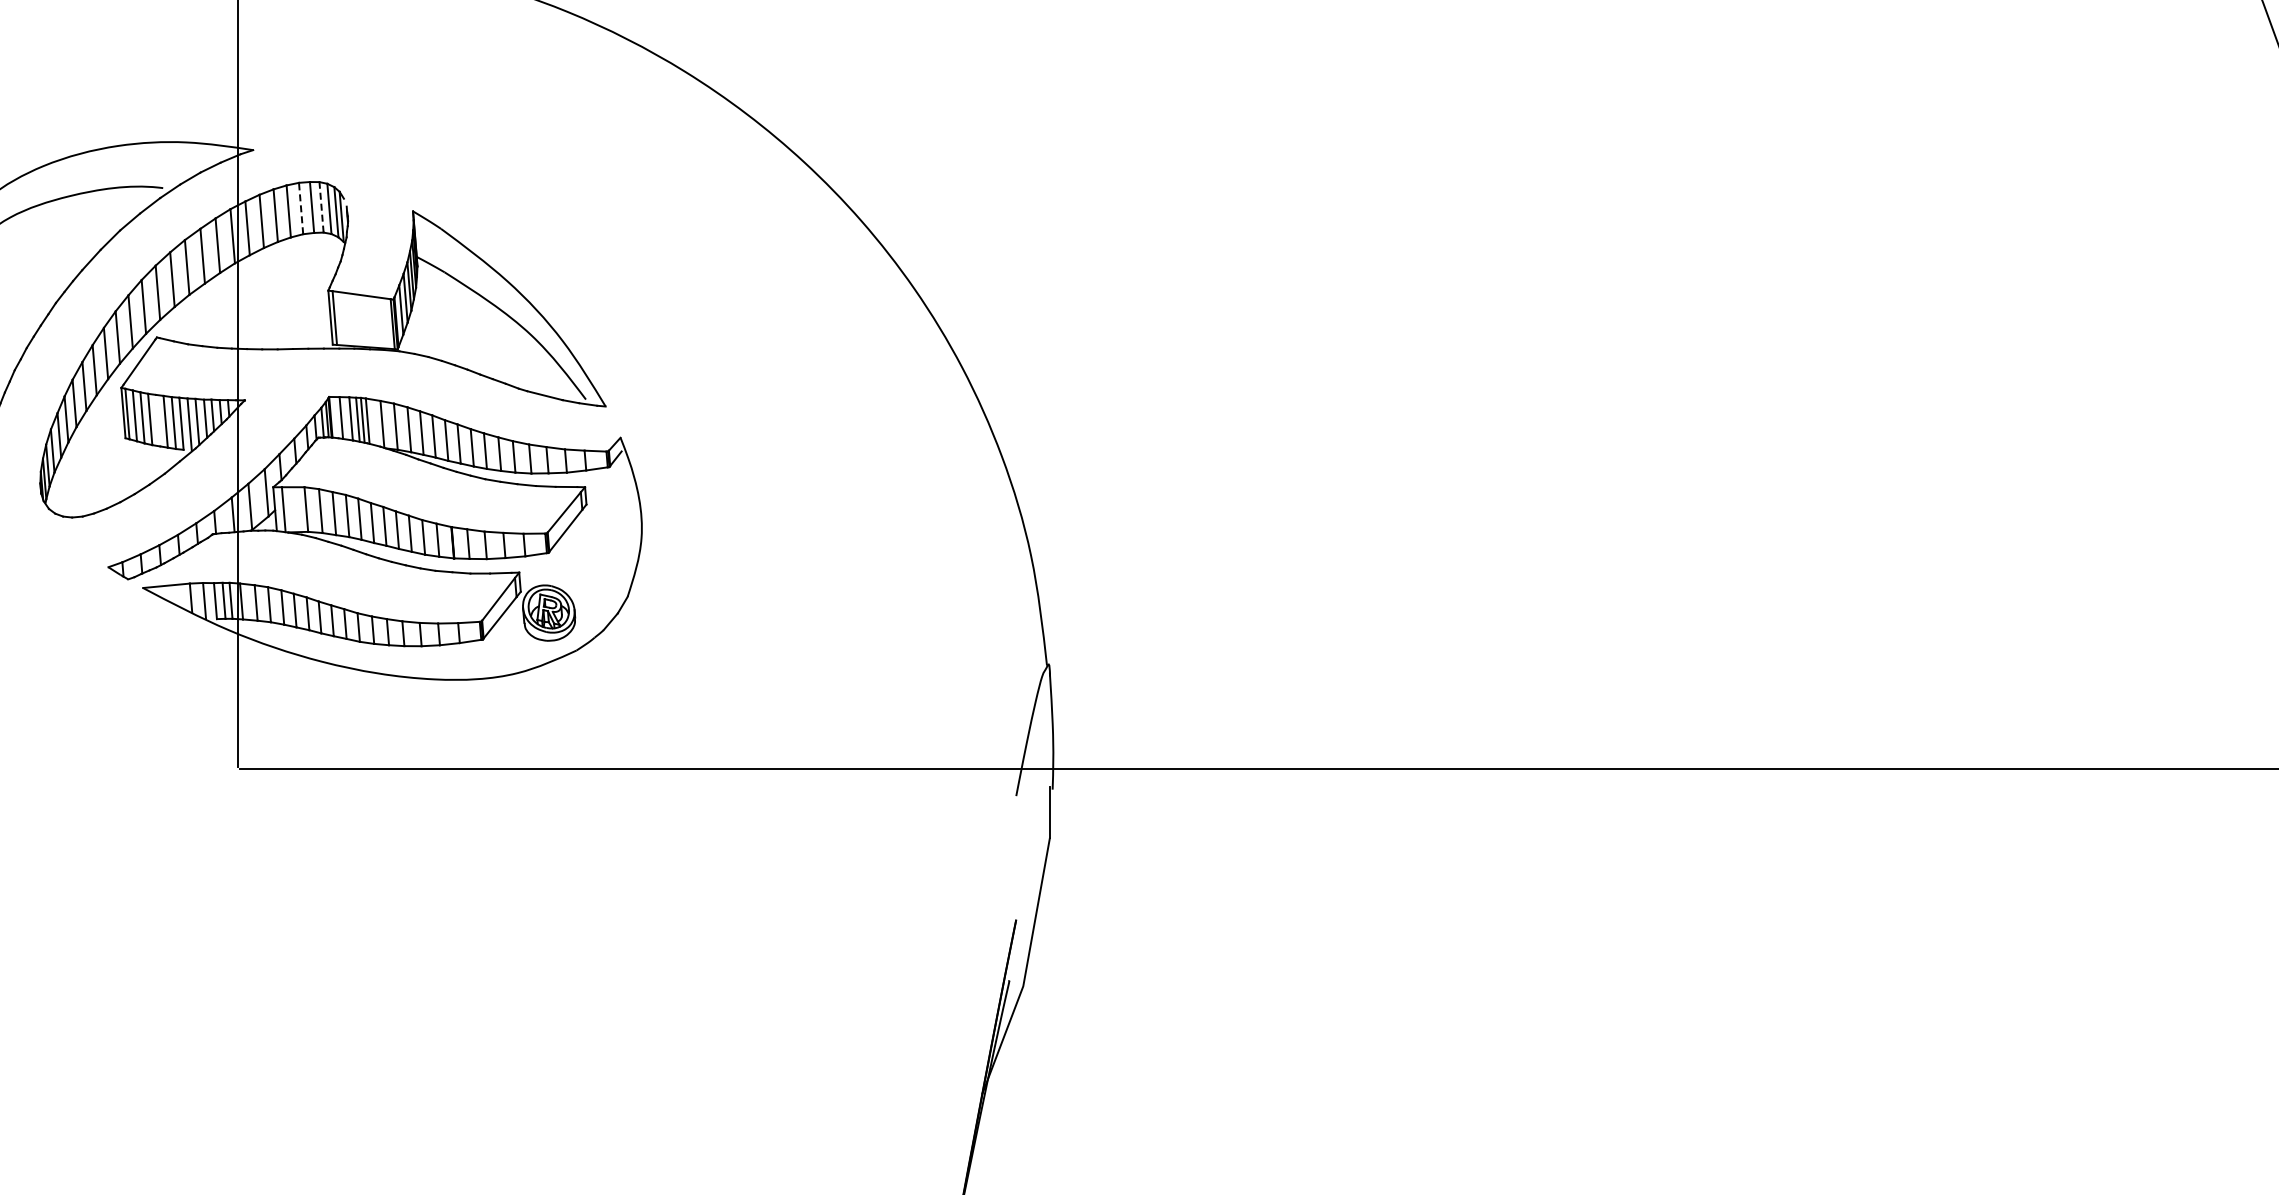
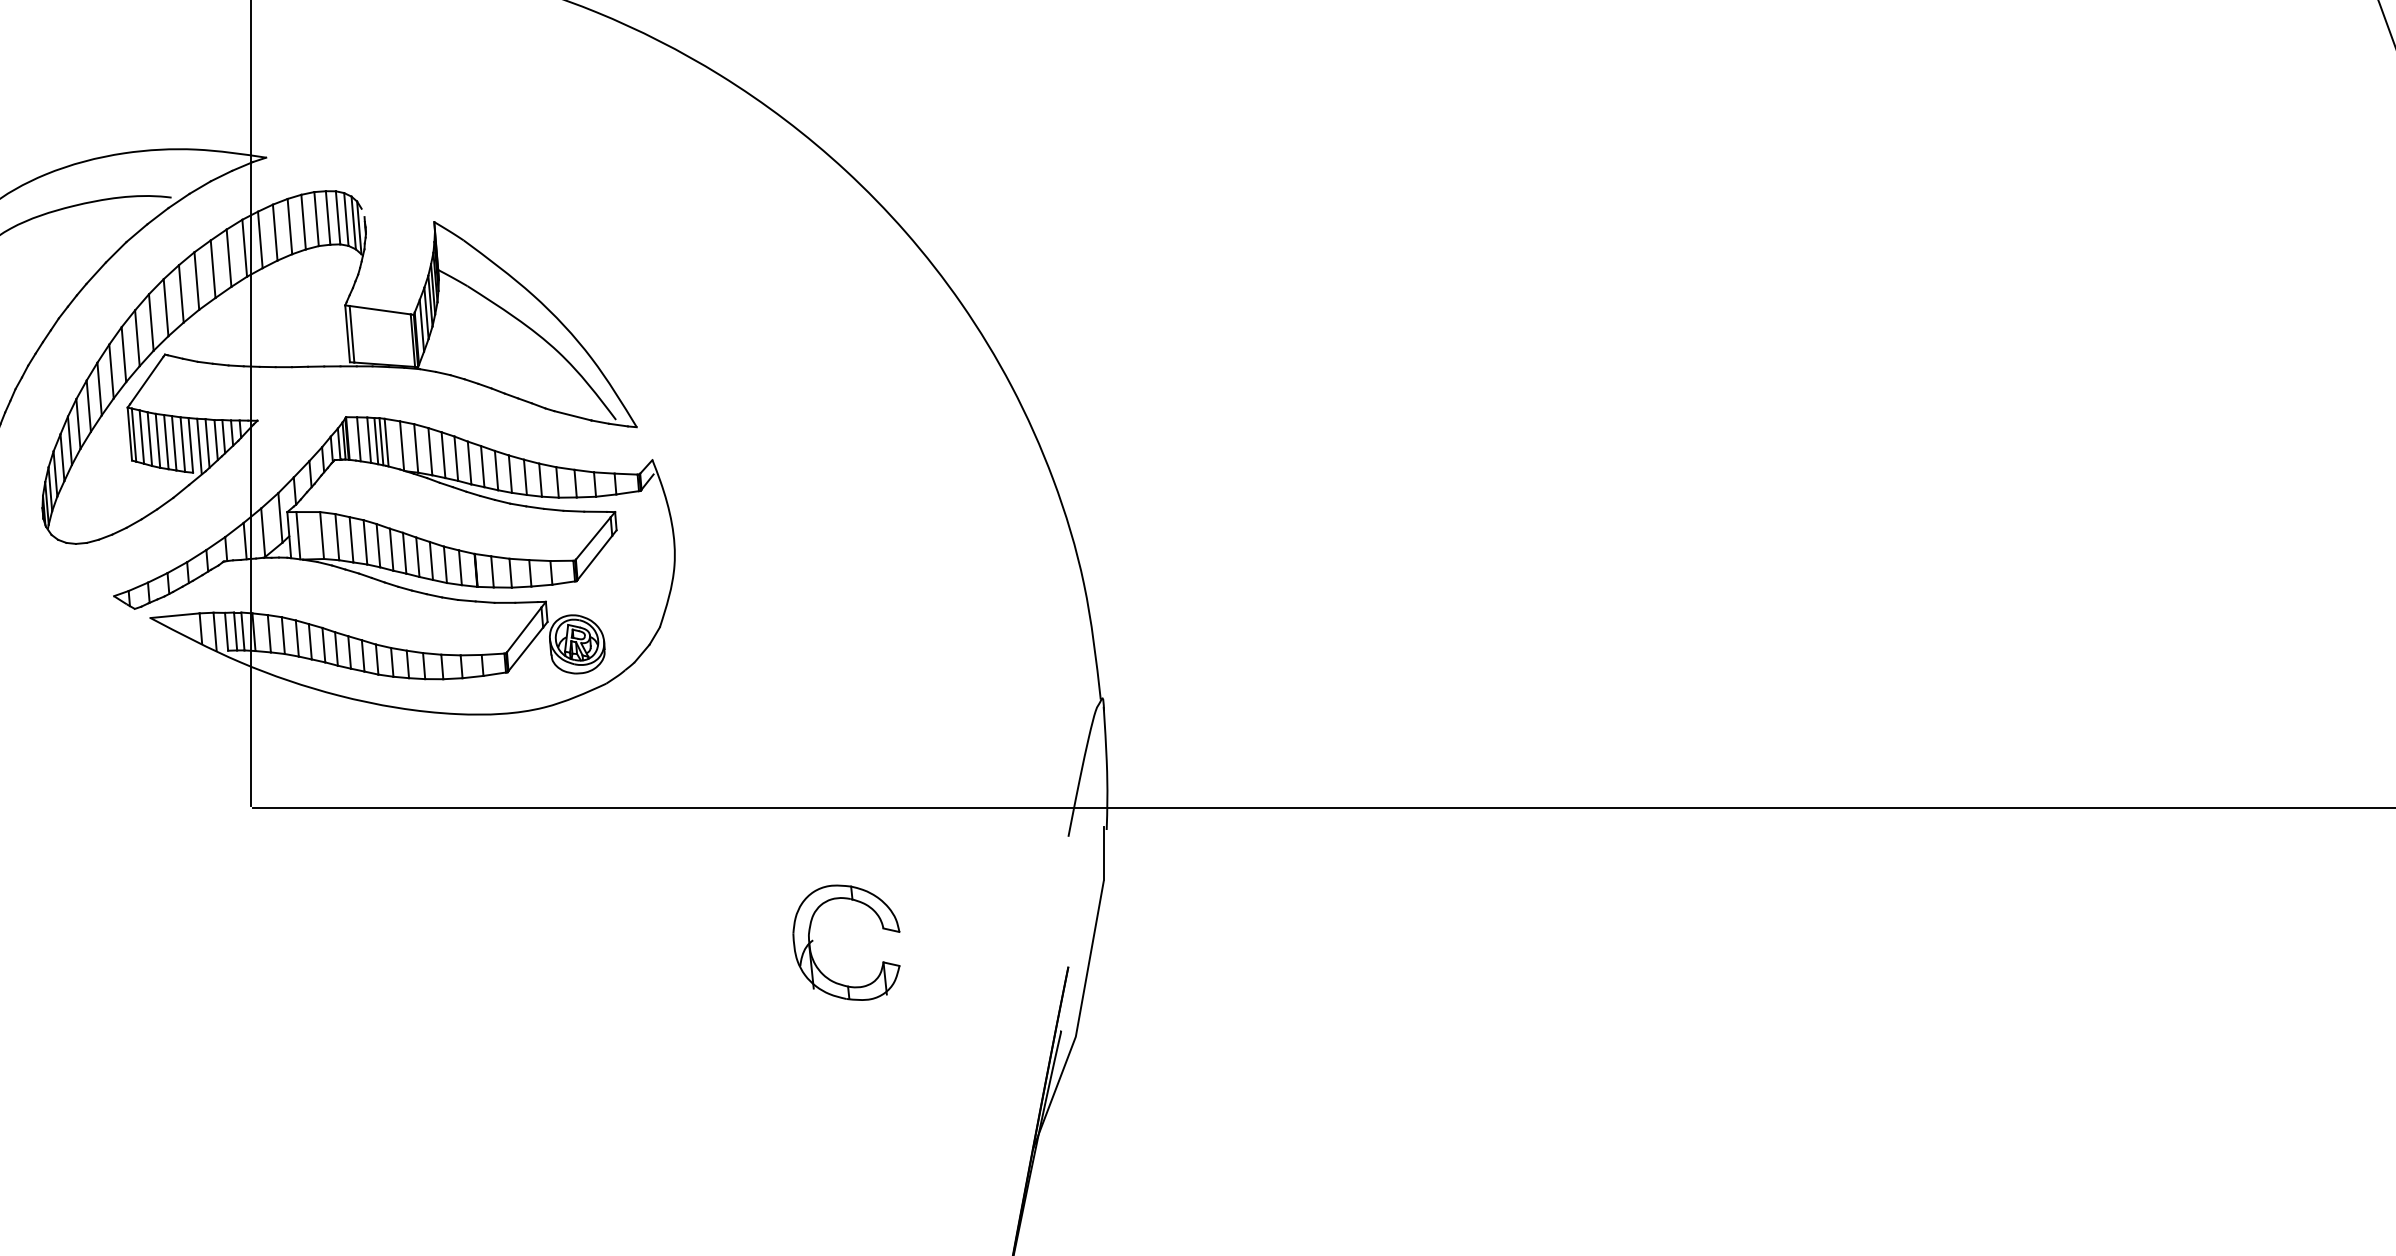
line: (321, 206) -> (338, 216), dashed -> solid
line: (301, 208) -> (317, 219), dashed -> solid
line: (158, 420) -> (166, 441), added
part: (773, 895) -> (813, 941), added

